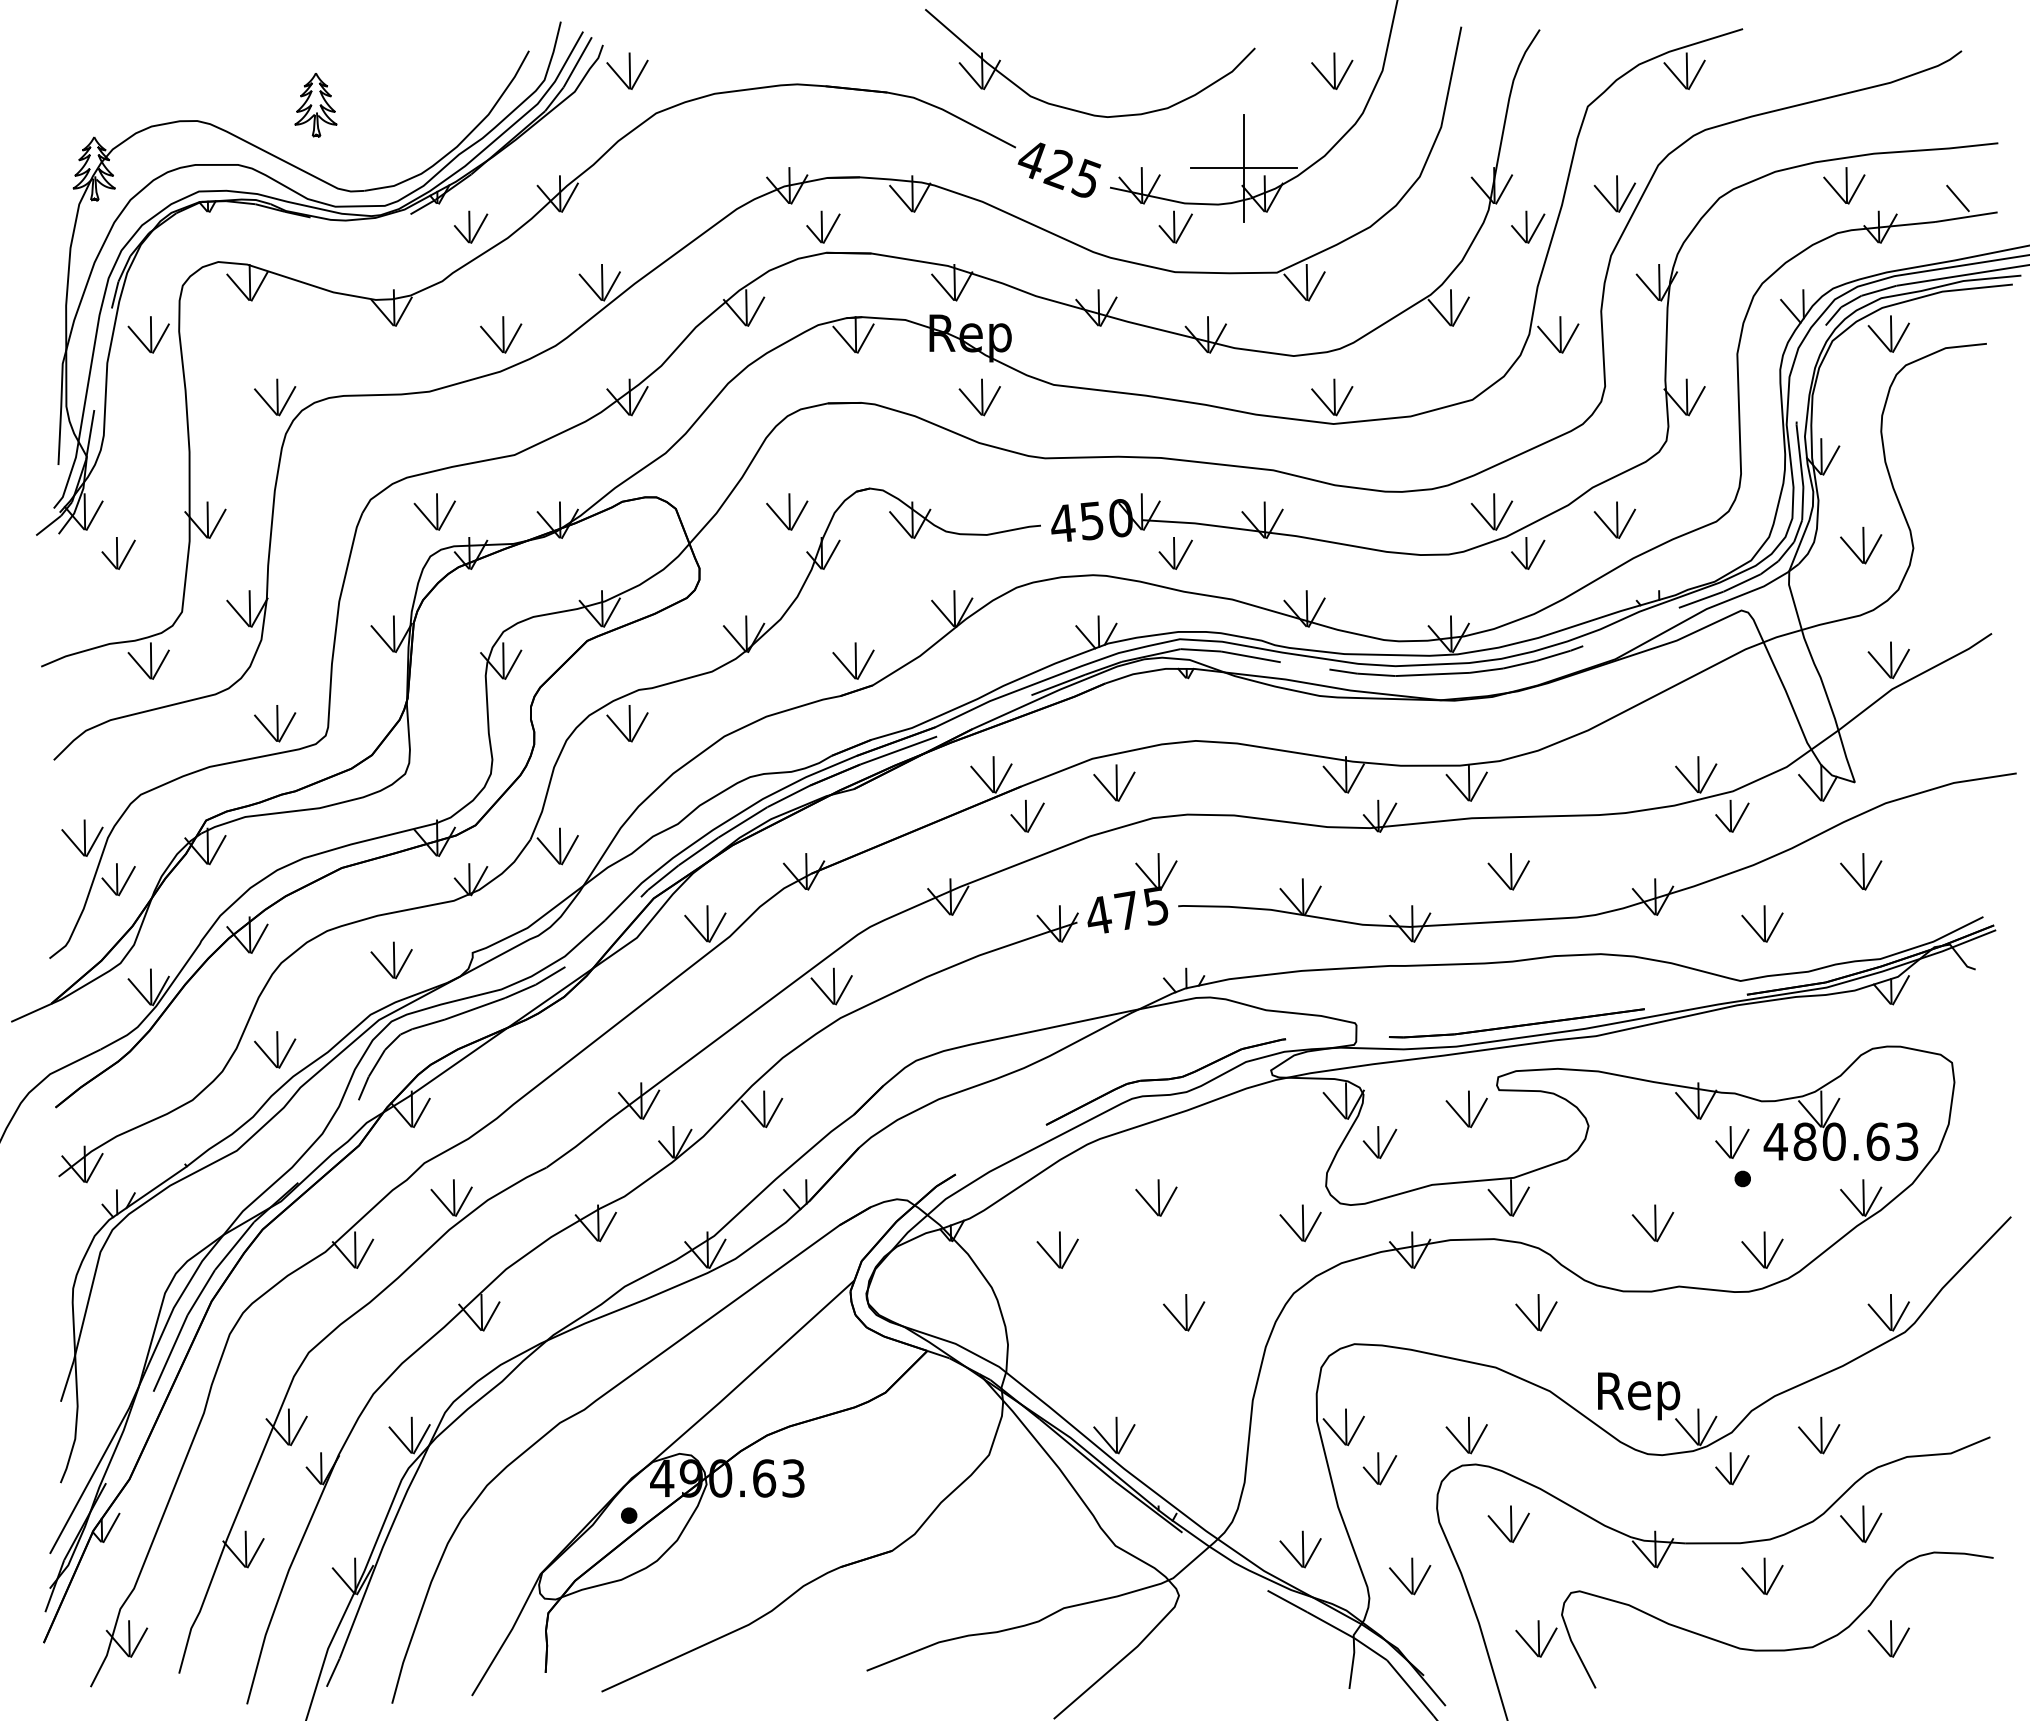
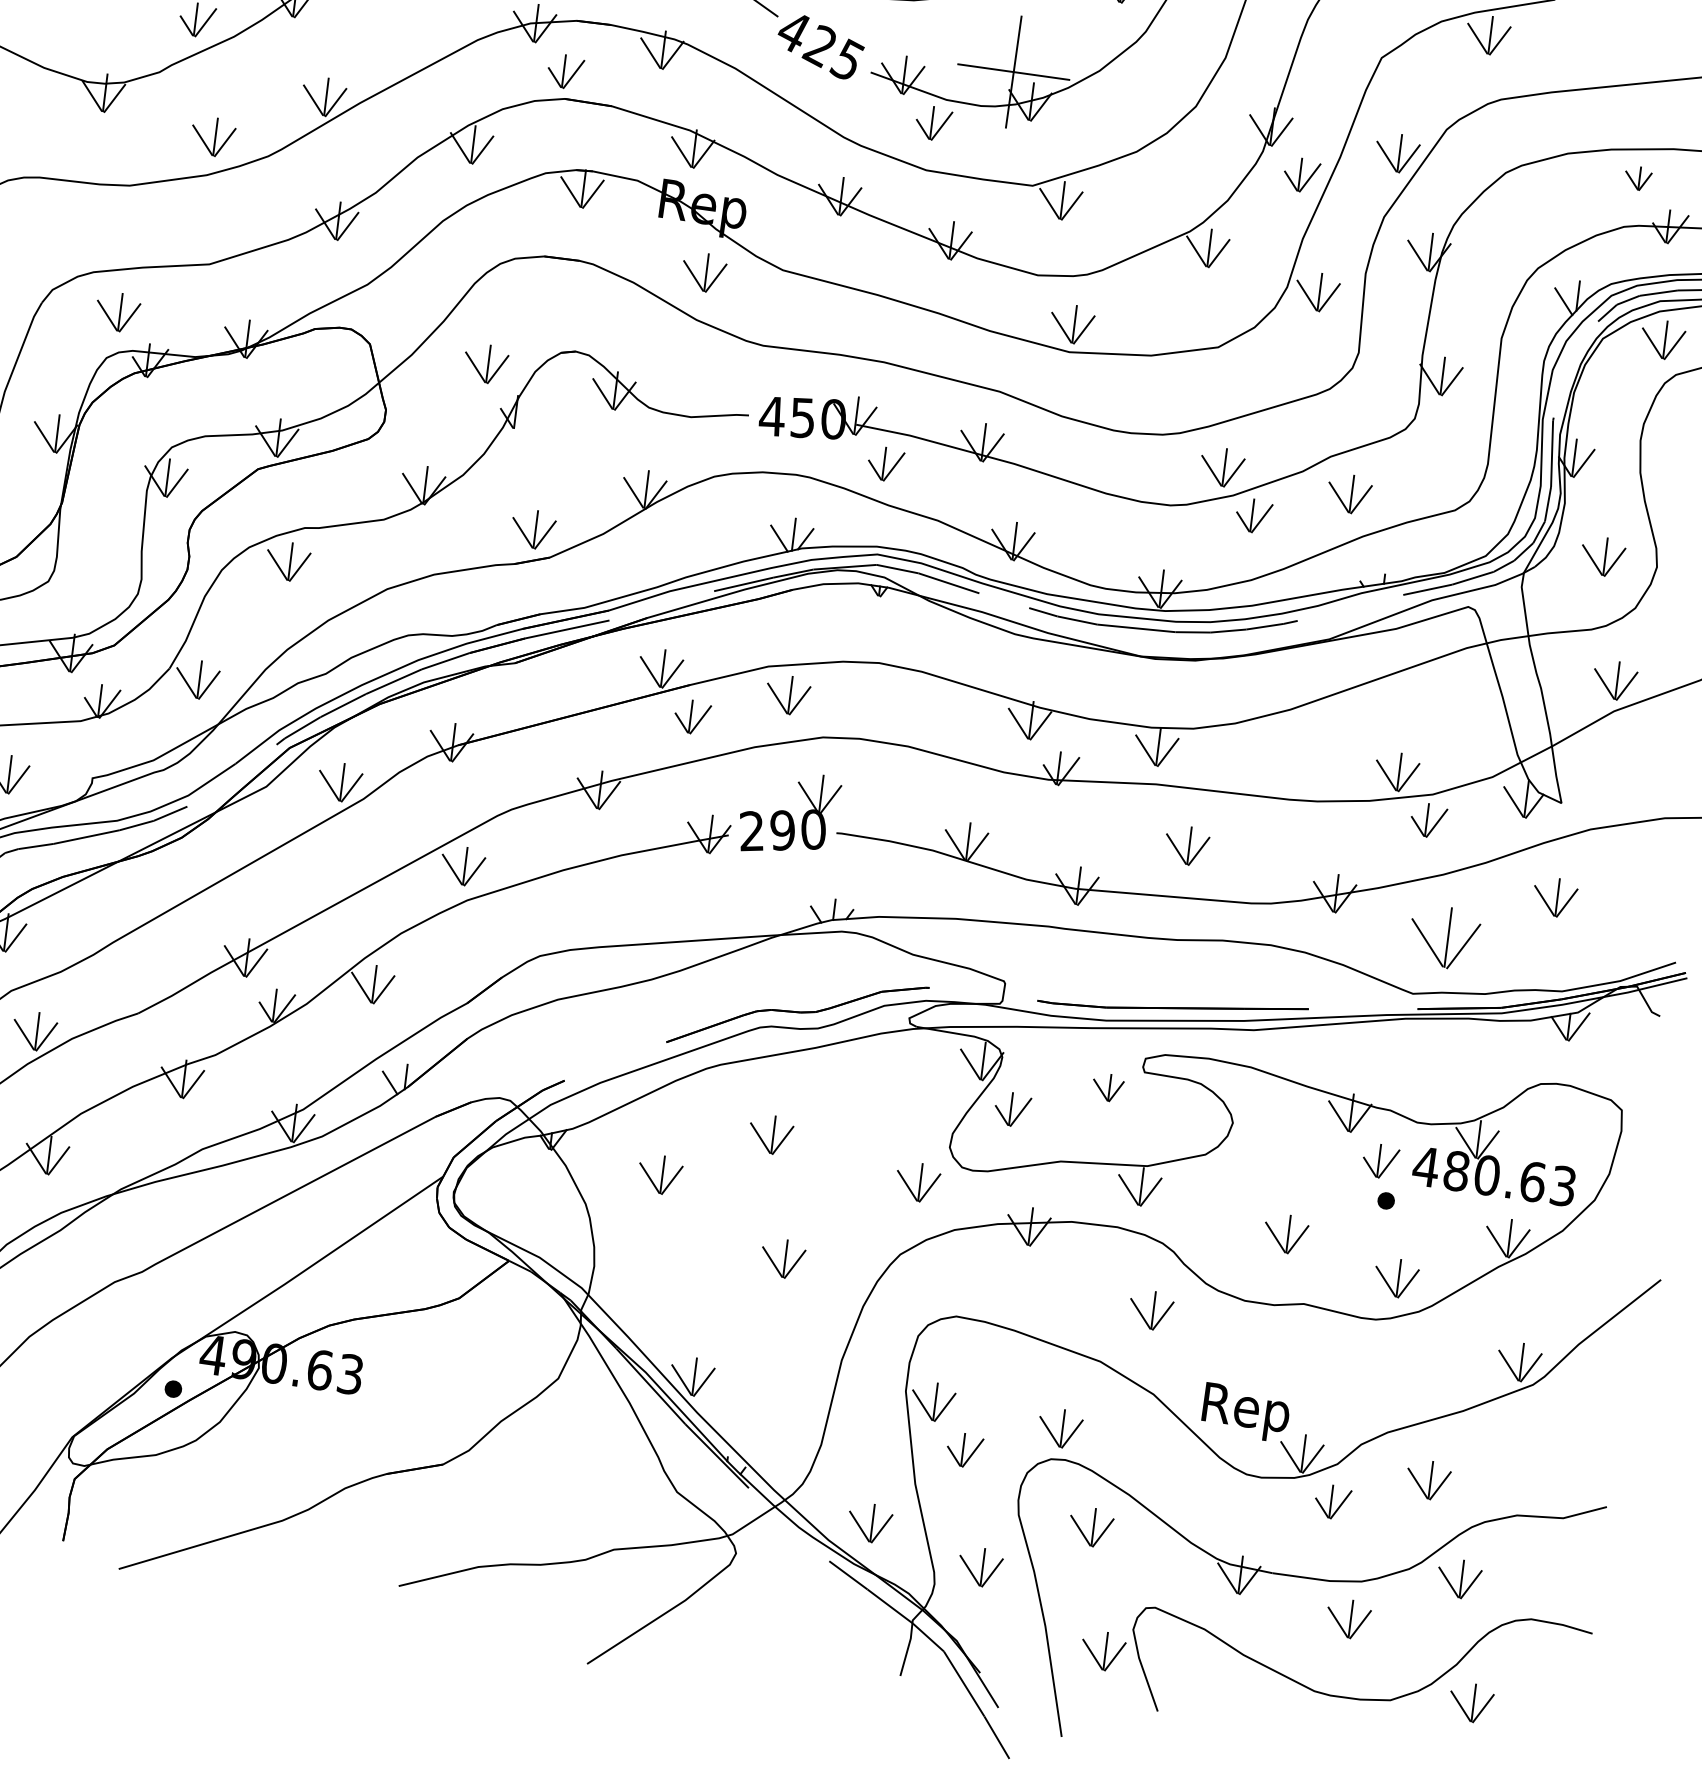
part: (1844, 185) -> (1638, 178), size x0.6
line: (831, 554) -> (525, 414), removed
text: (1126, 910) -> (781, 830), 475 -> 290
part: (1762, 923) -> (1444, 936), size x1.6
part: (1466, 1109) -> (1107, 1087), size x0.7

